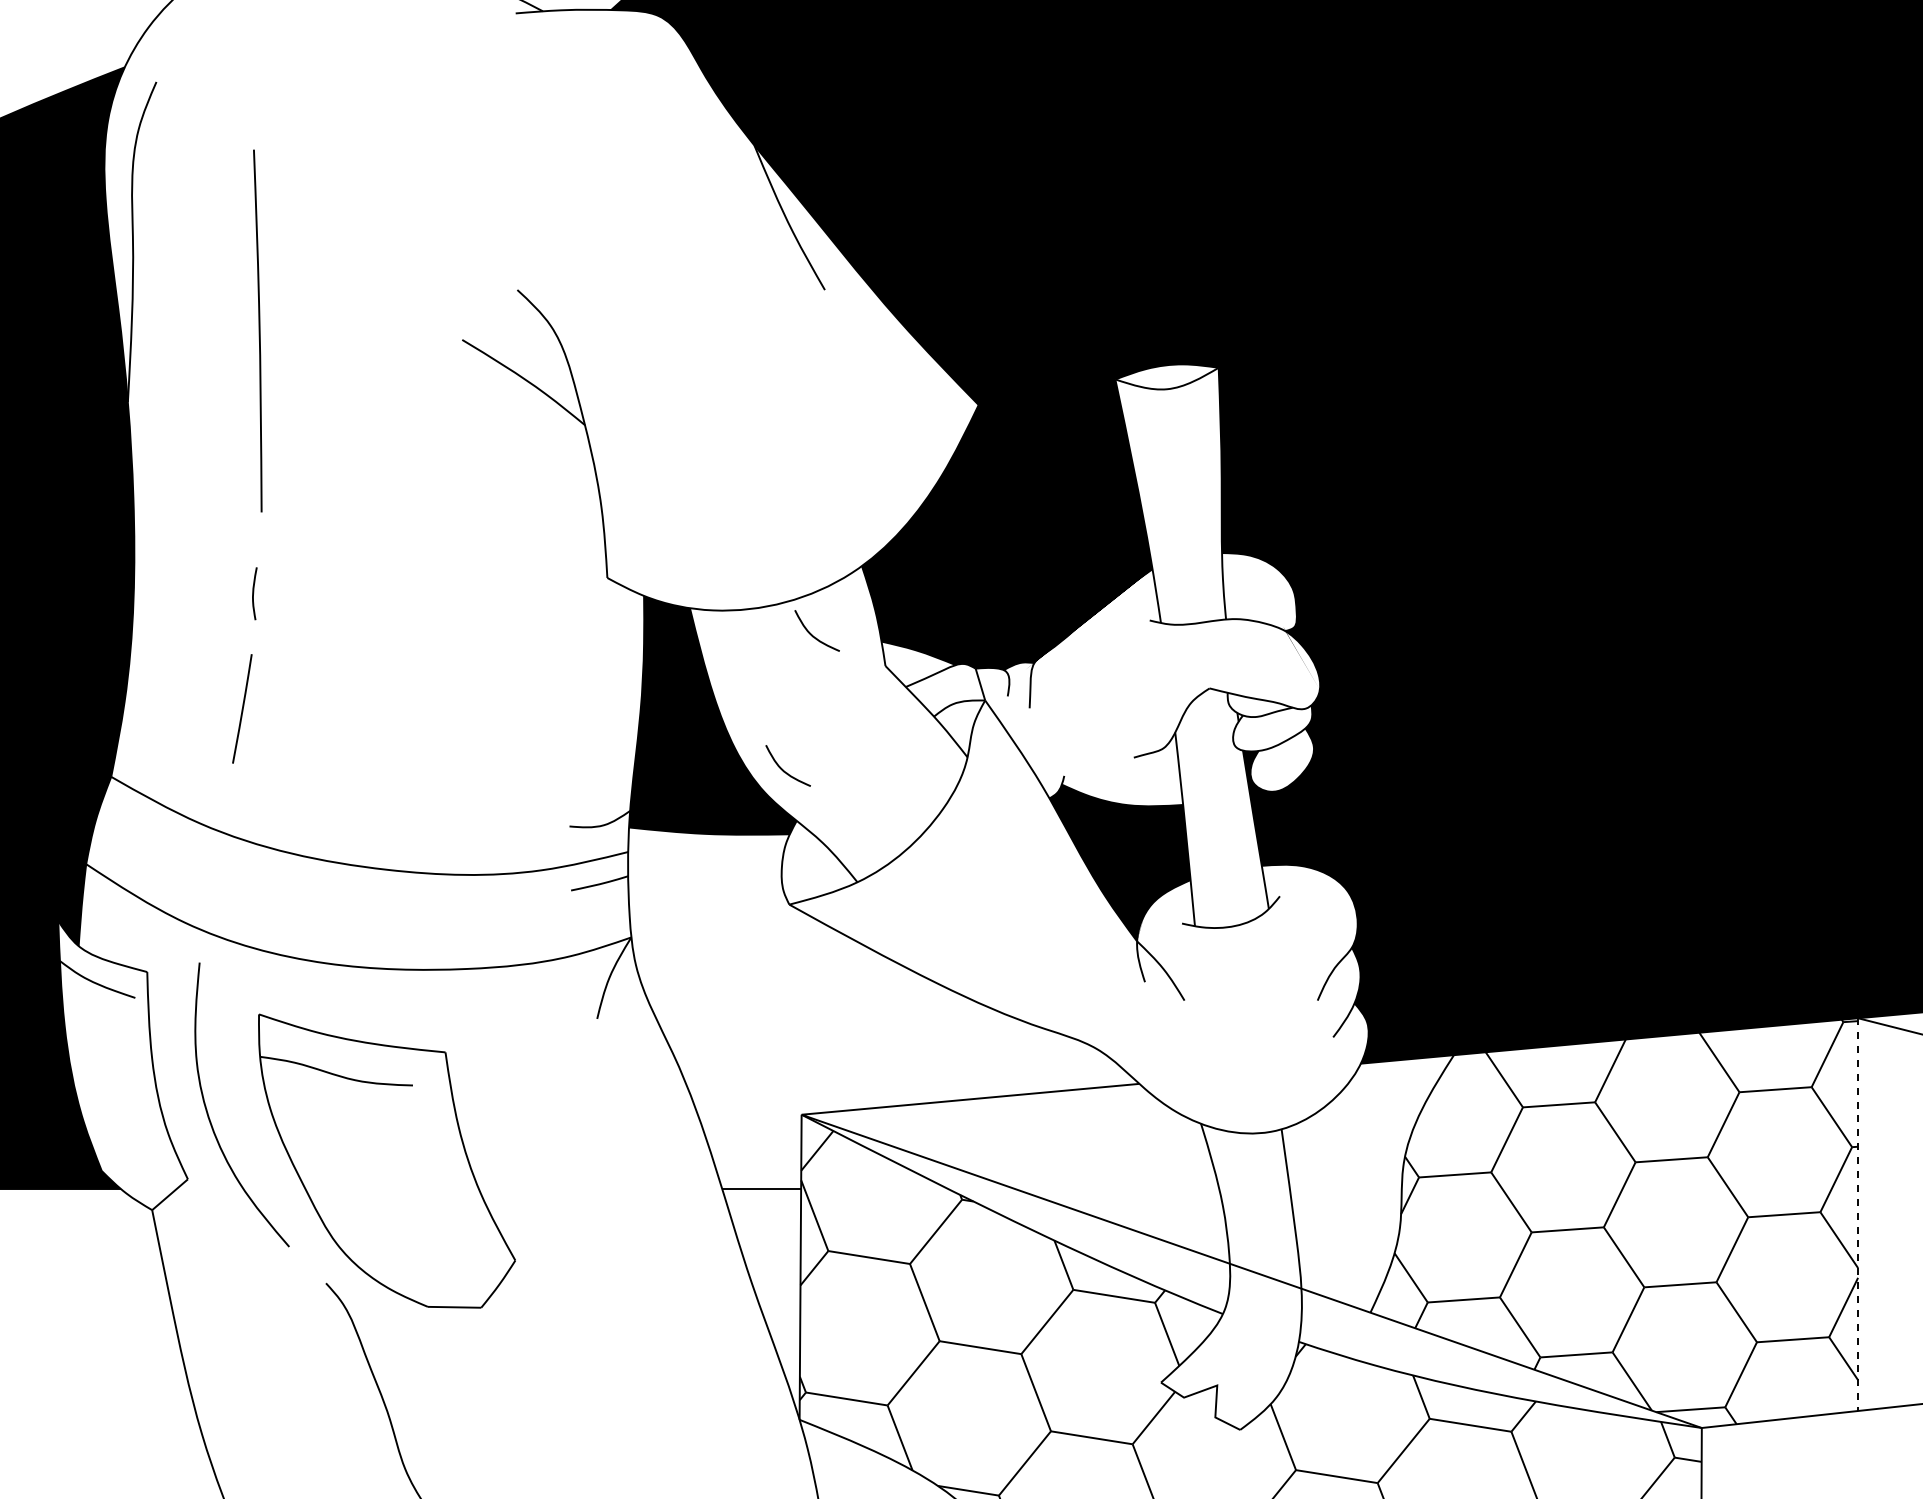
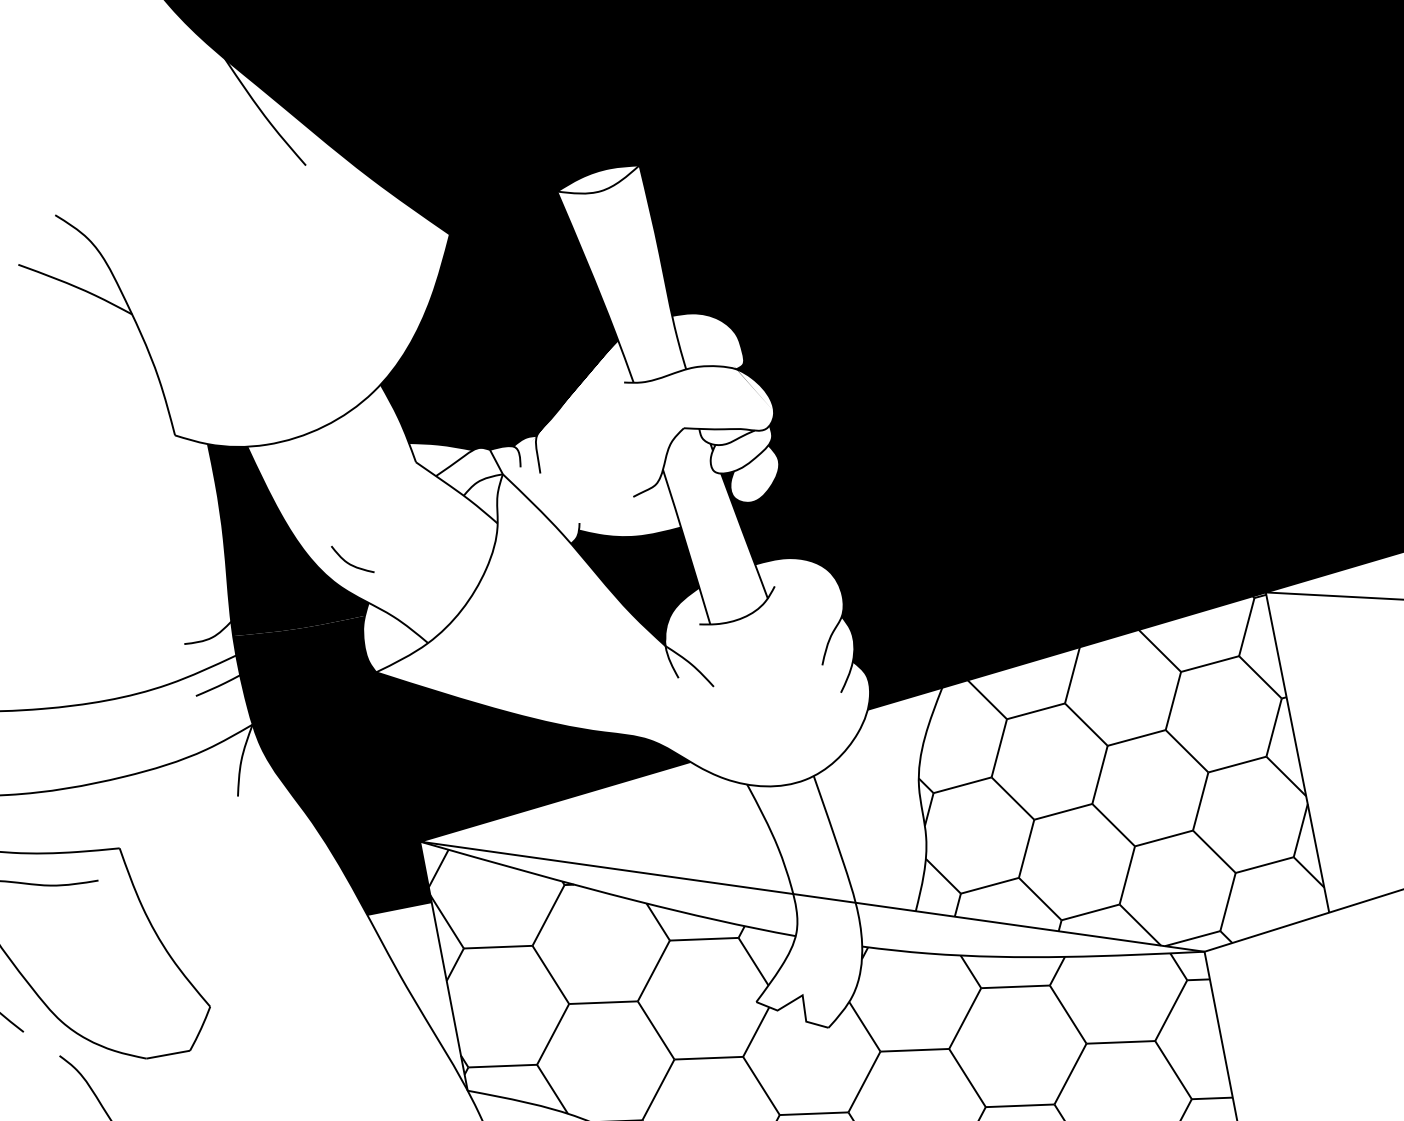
curve: (812, 634) -> (351, 448), removed
fill: (883, 1008) -> (469, 741), added
line: (1858, 1215) -> (1297, 753), dashed -> solid

